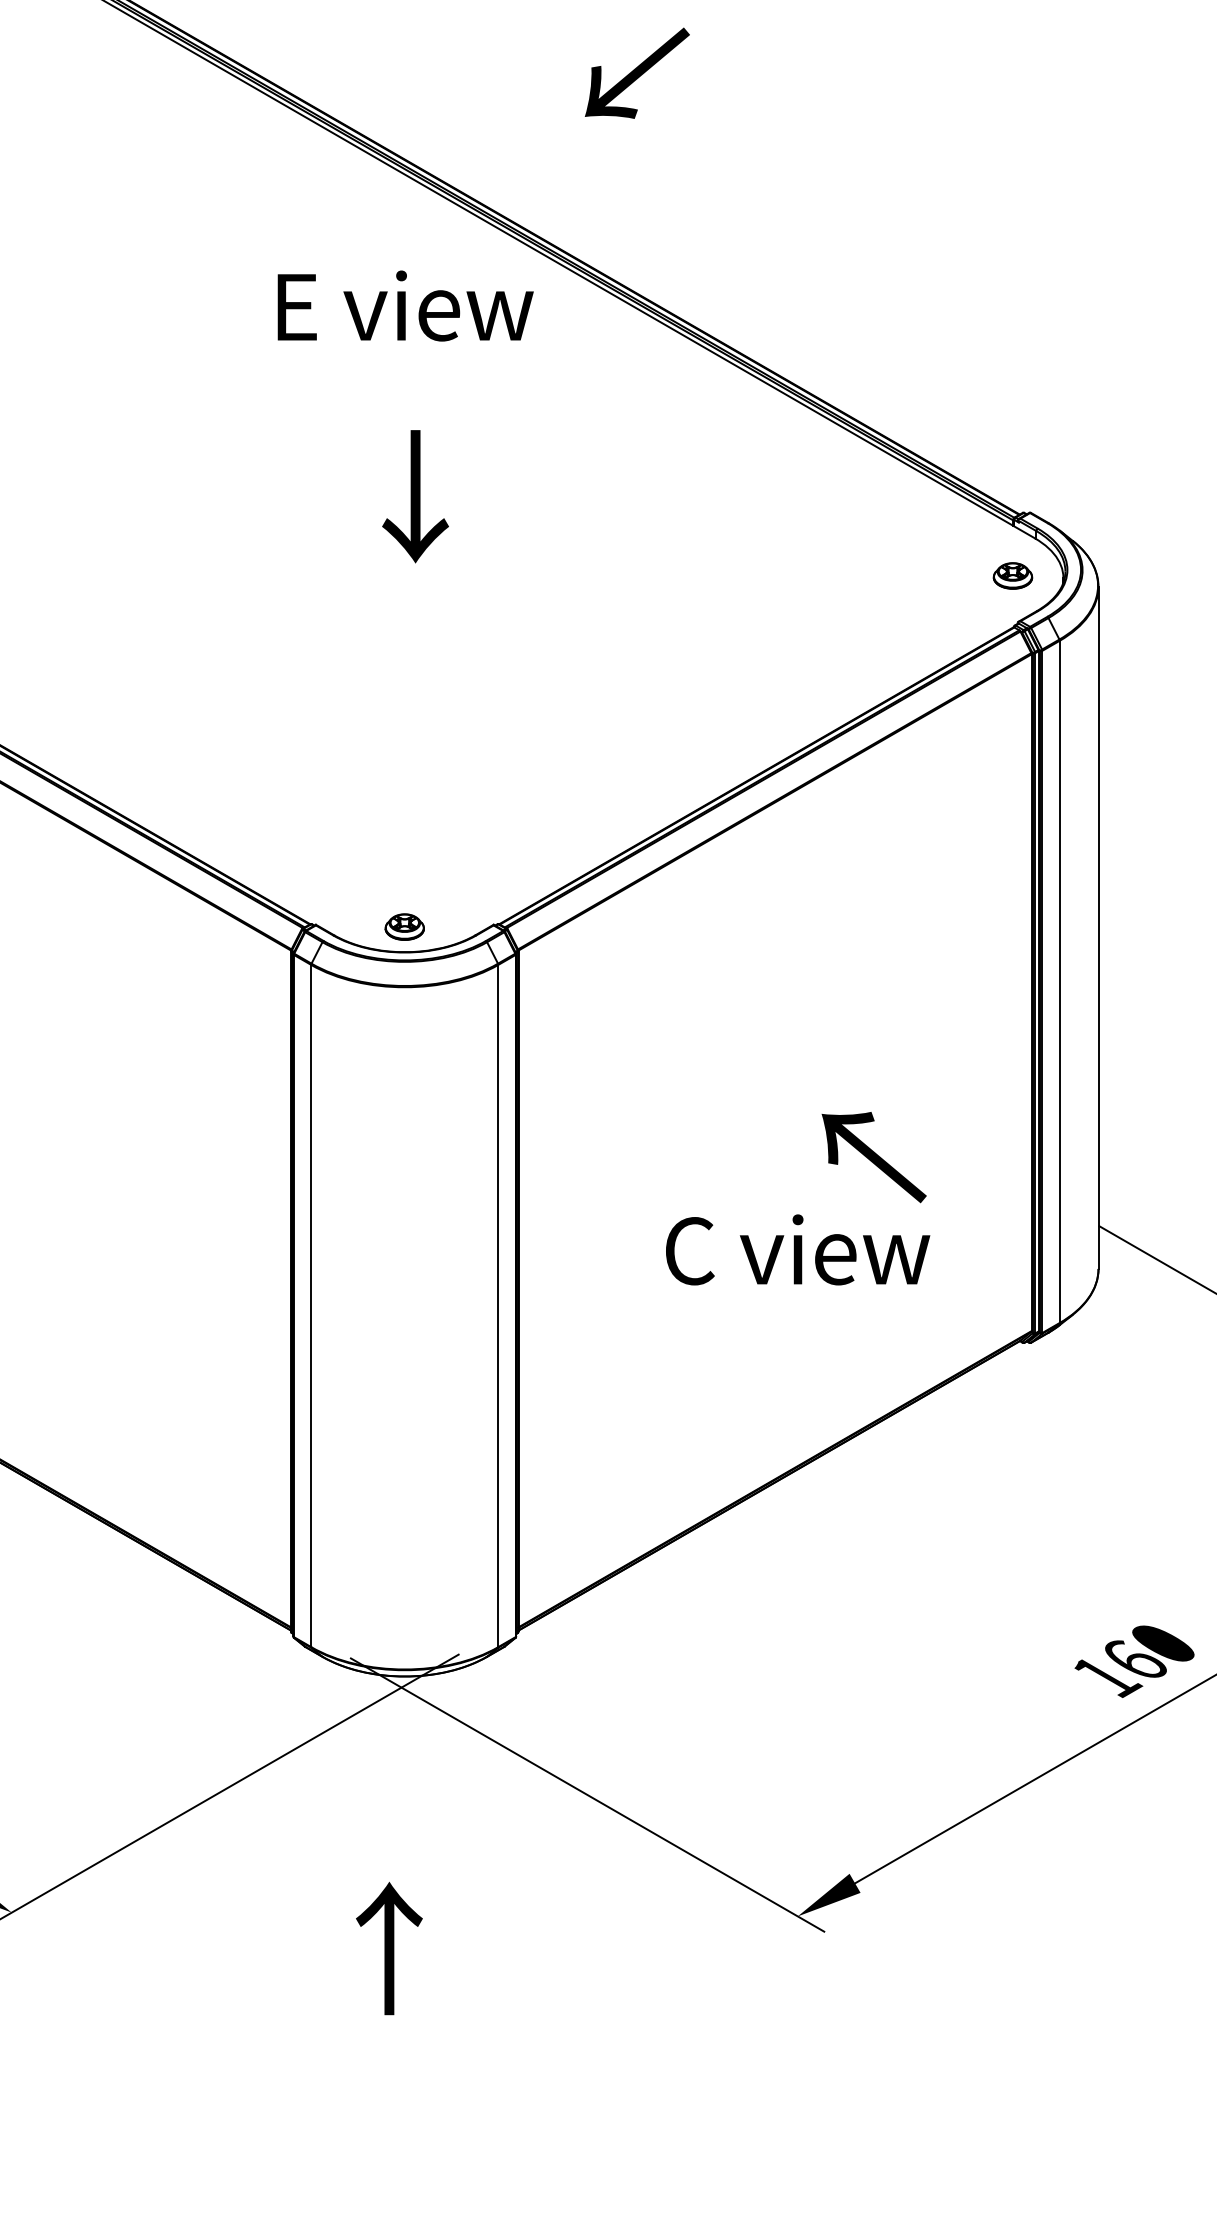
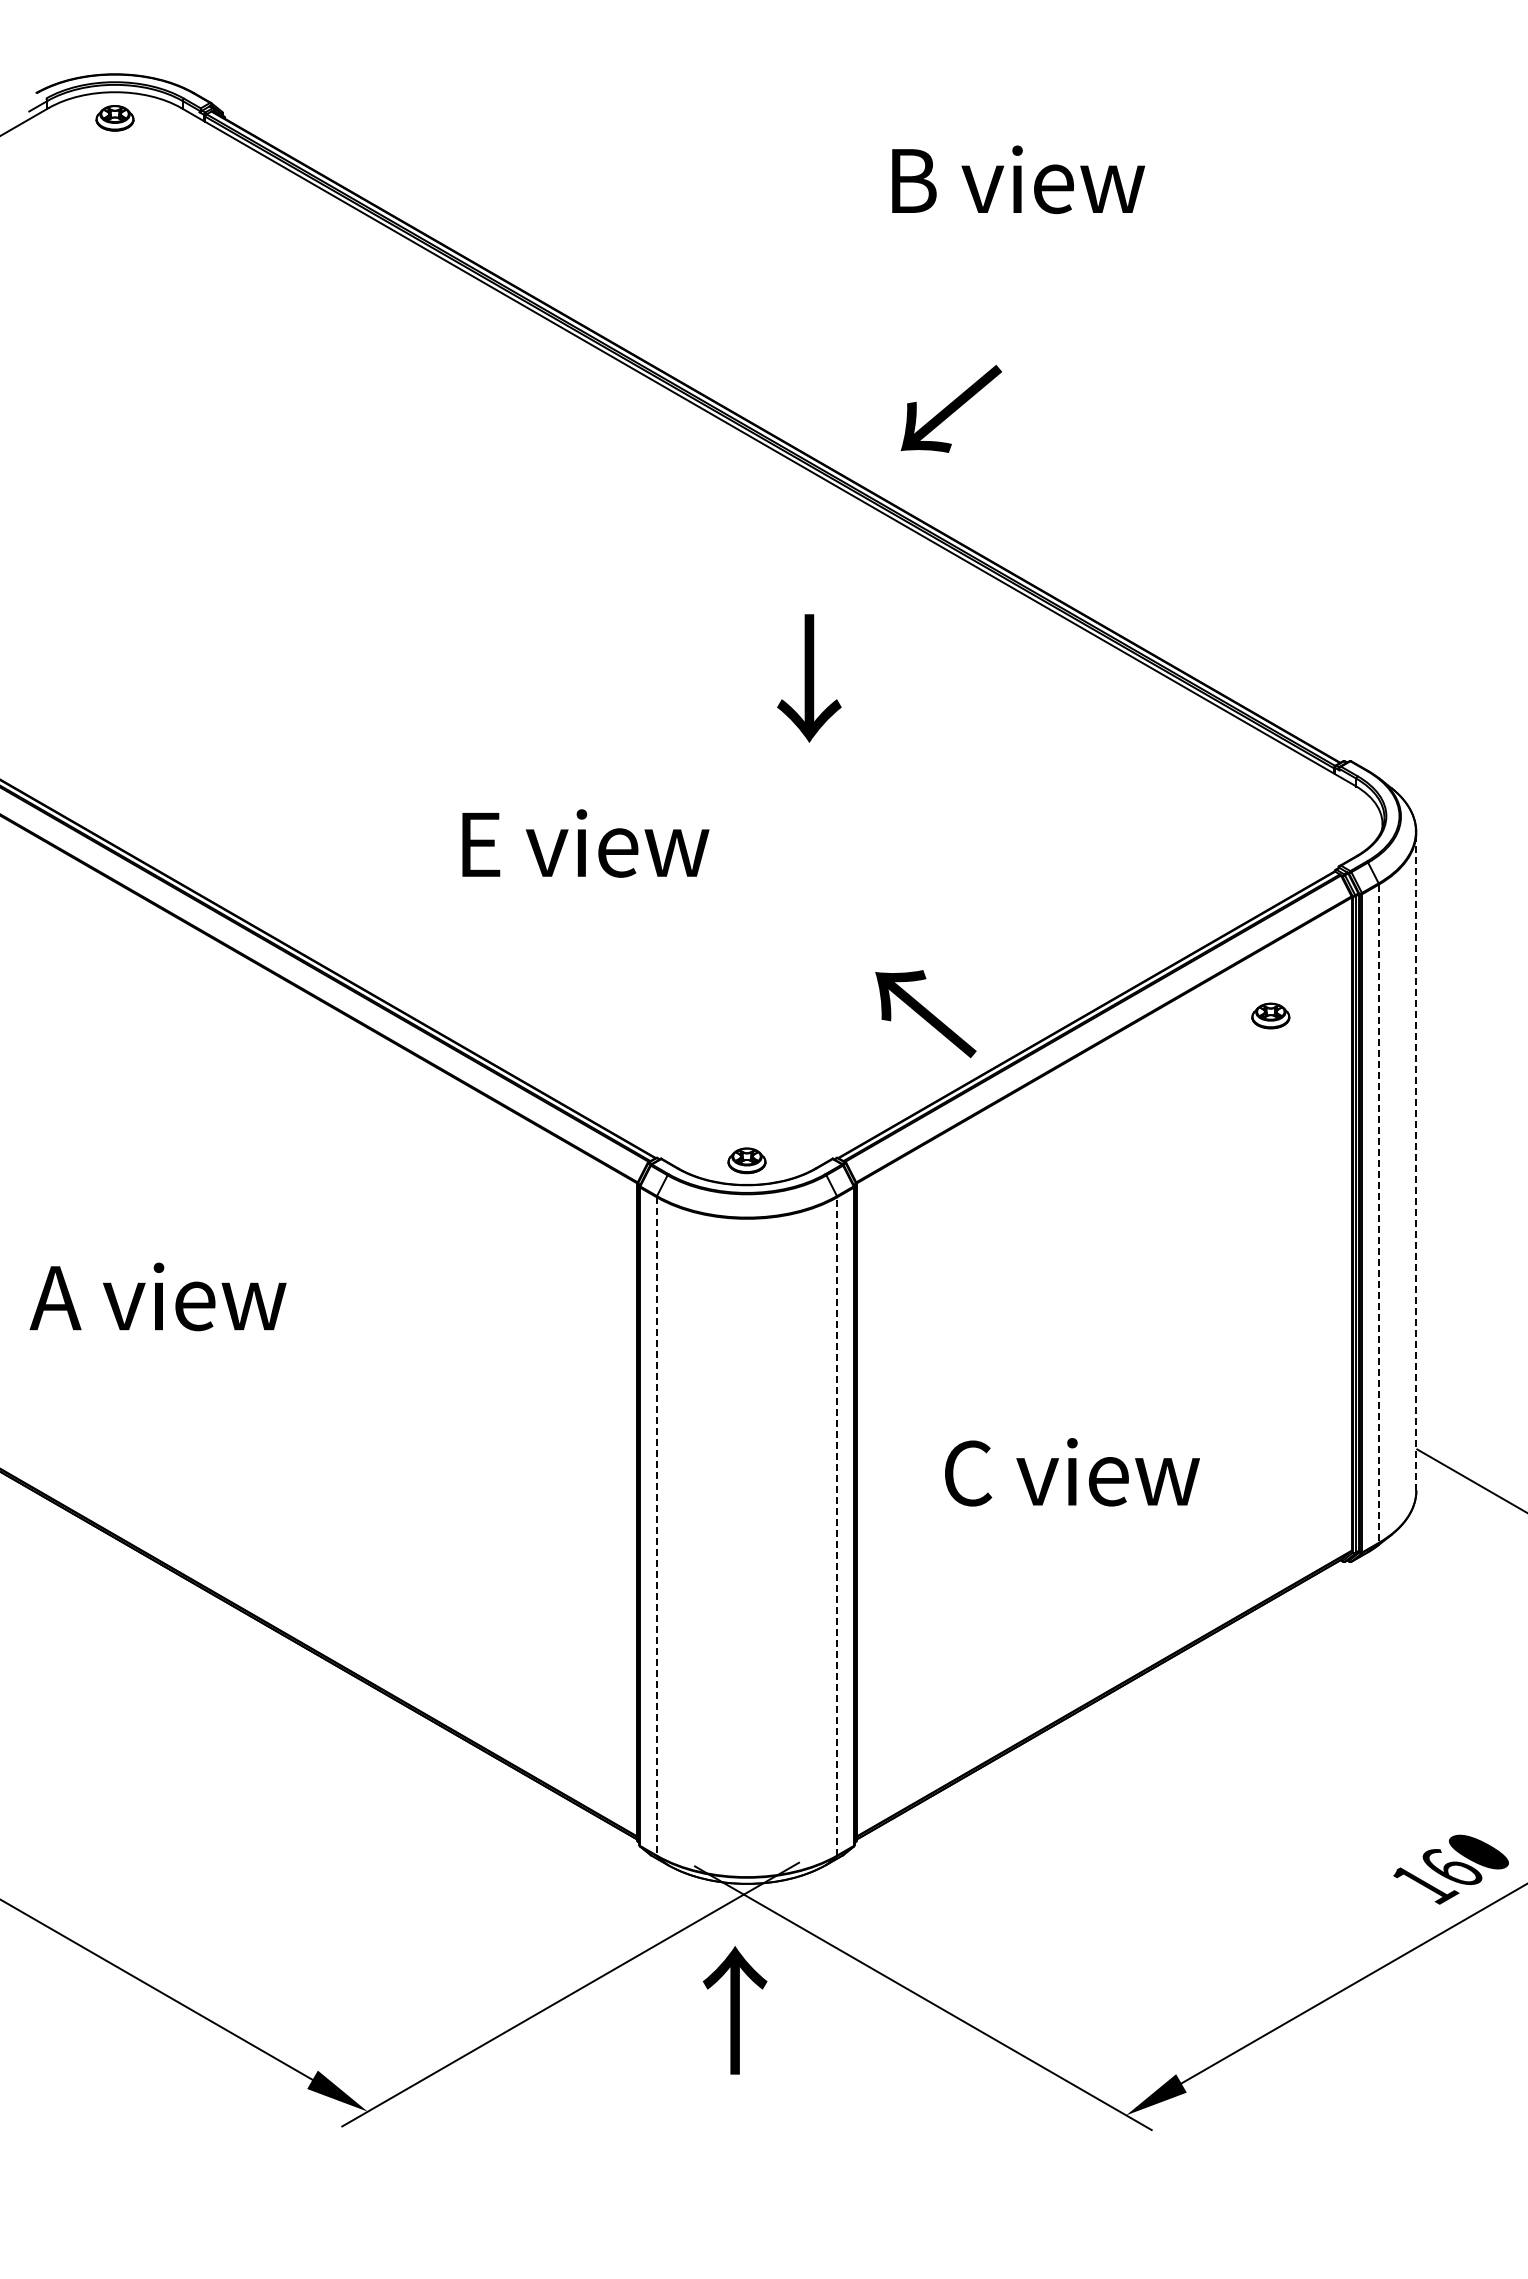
text: (636, 72) -> (950, 408), moved
text: (405, 306) -> (585, 843), moved
text: (415, 496) -> (809, 678), moved
part: (1012, 575) -> (1270, 1015), moved
line: (1098, 927) -> (1416, 1161), solid -> dashed
line: (1059, 982) -> (1378, 1214), solid -> dashed
text: (873, 1157) -> (925, 1014), moved
text: (798, 1250) -> (1072, 1472), moved
line: (498, 1305) -> (837, 1525), solid -> dashed
line: (310, 1306) -> (656, 1526), solid -> dashed
text: (389, 1948) -> (735, 2010), moved

